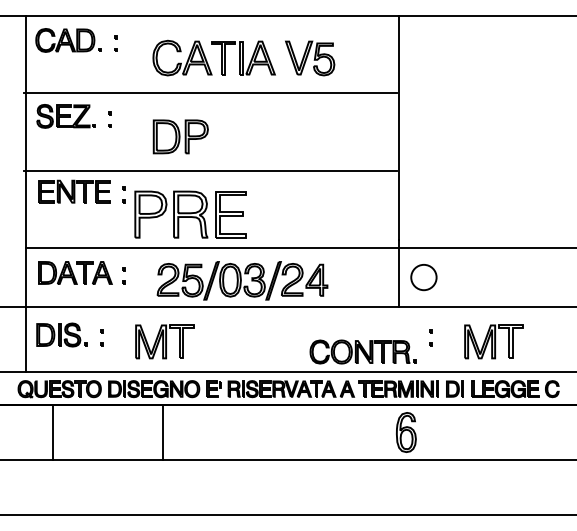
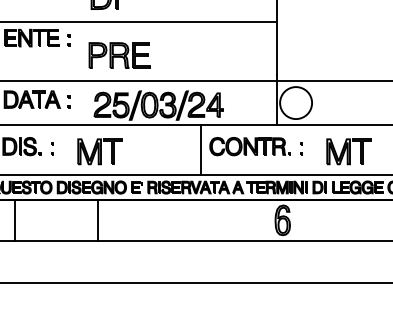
part: (190, 214) -> (119, 55), size x0.71
circle: (423, 277) -> (295, 103), size x1.67
line: (298, 339) -> (201, 149), added
part: (362, 351) -> (249, 146), moved

